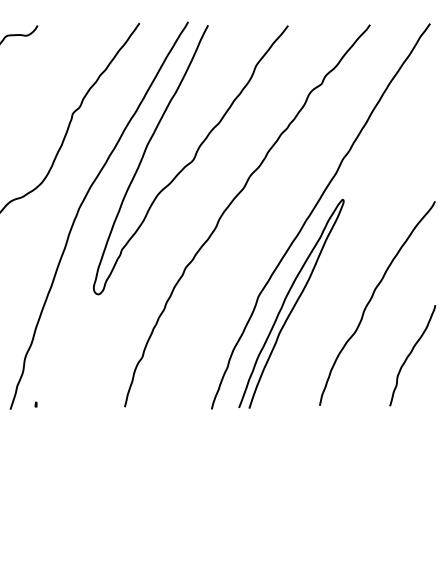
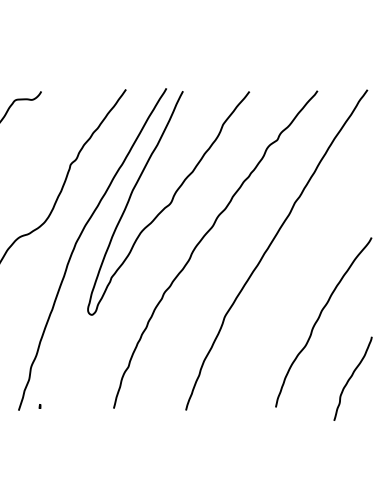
curve: (294, 303) -> (254, 322), removed
curve: (410, 355) -> (351, 378), moved

